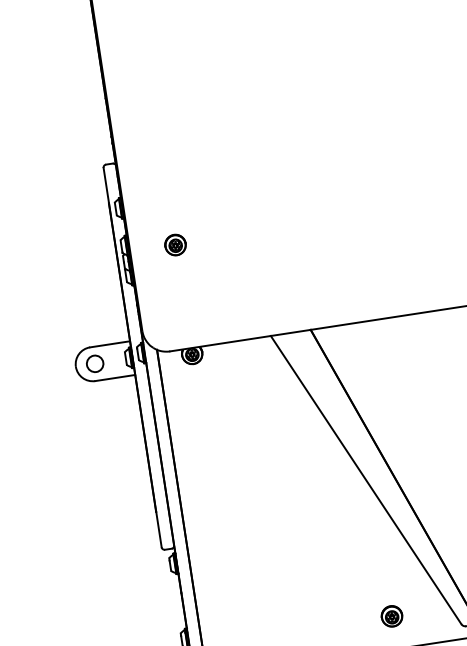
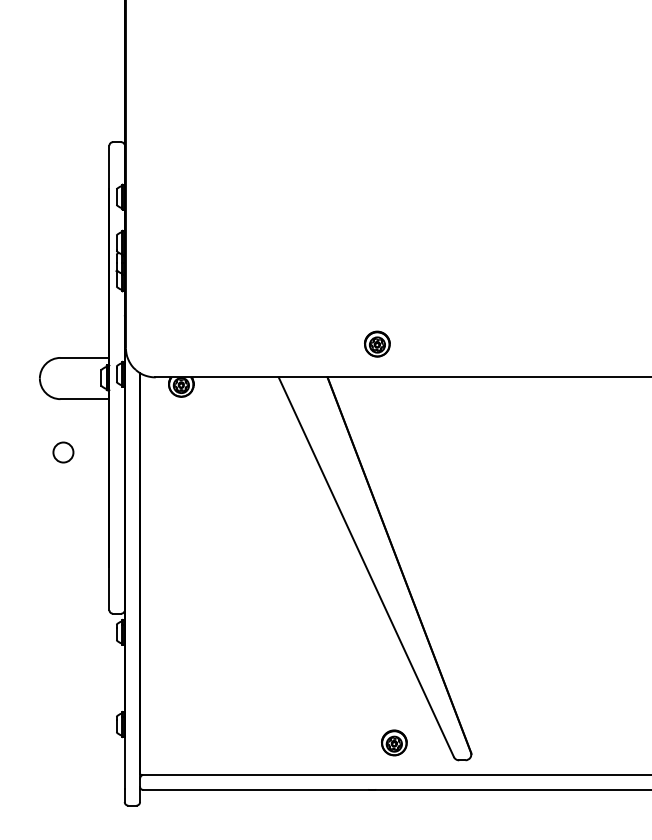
part: (175, 244) -> (377, 343), moved
circle: (95, 363) -> (63, 452), moved
part: (392, 615) -> (394, 742), moved

